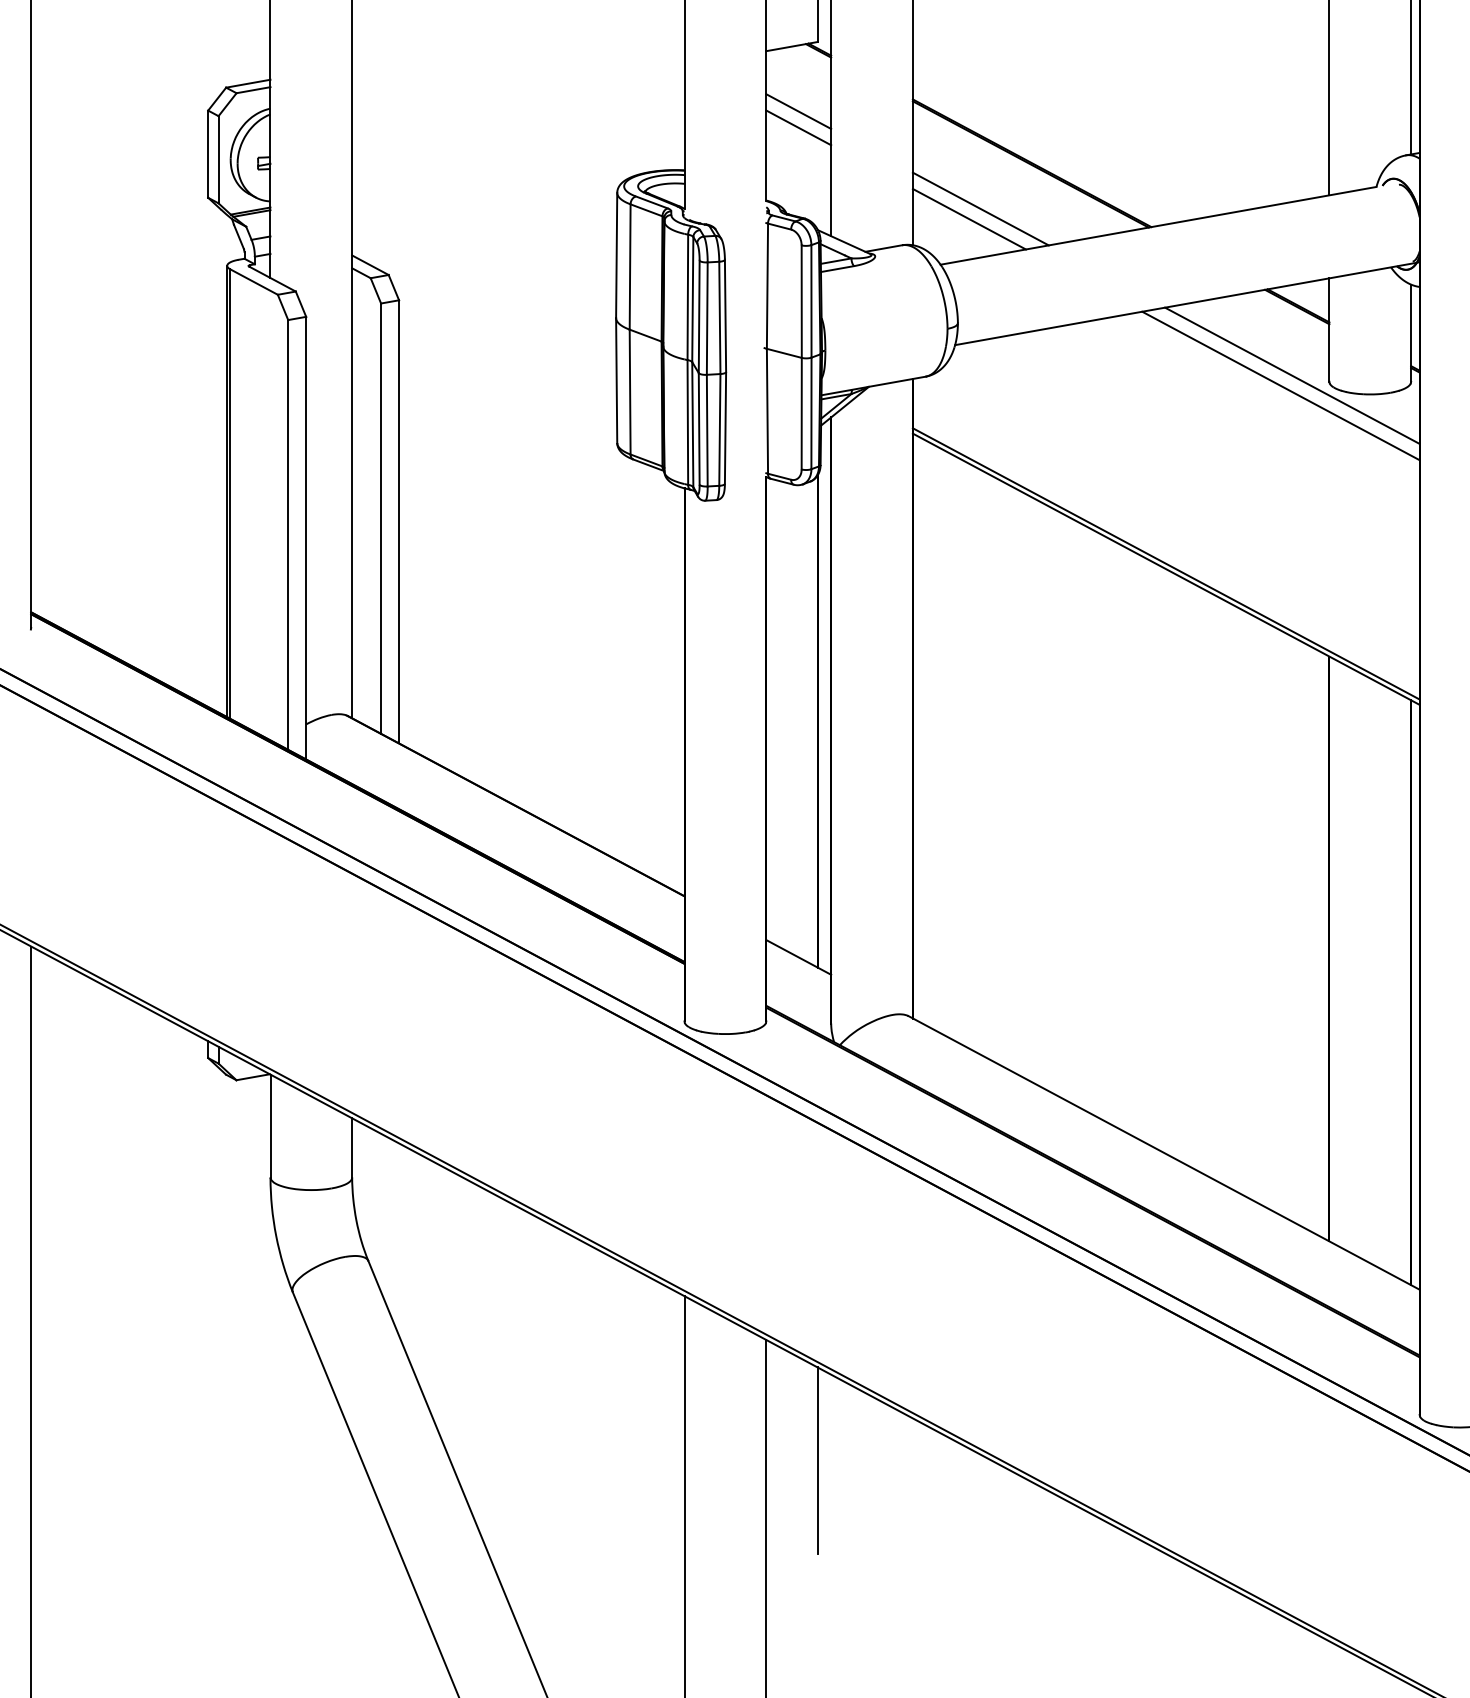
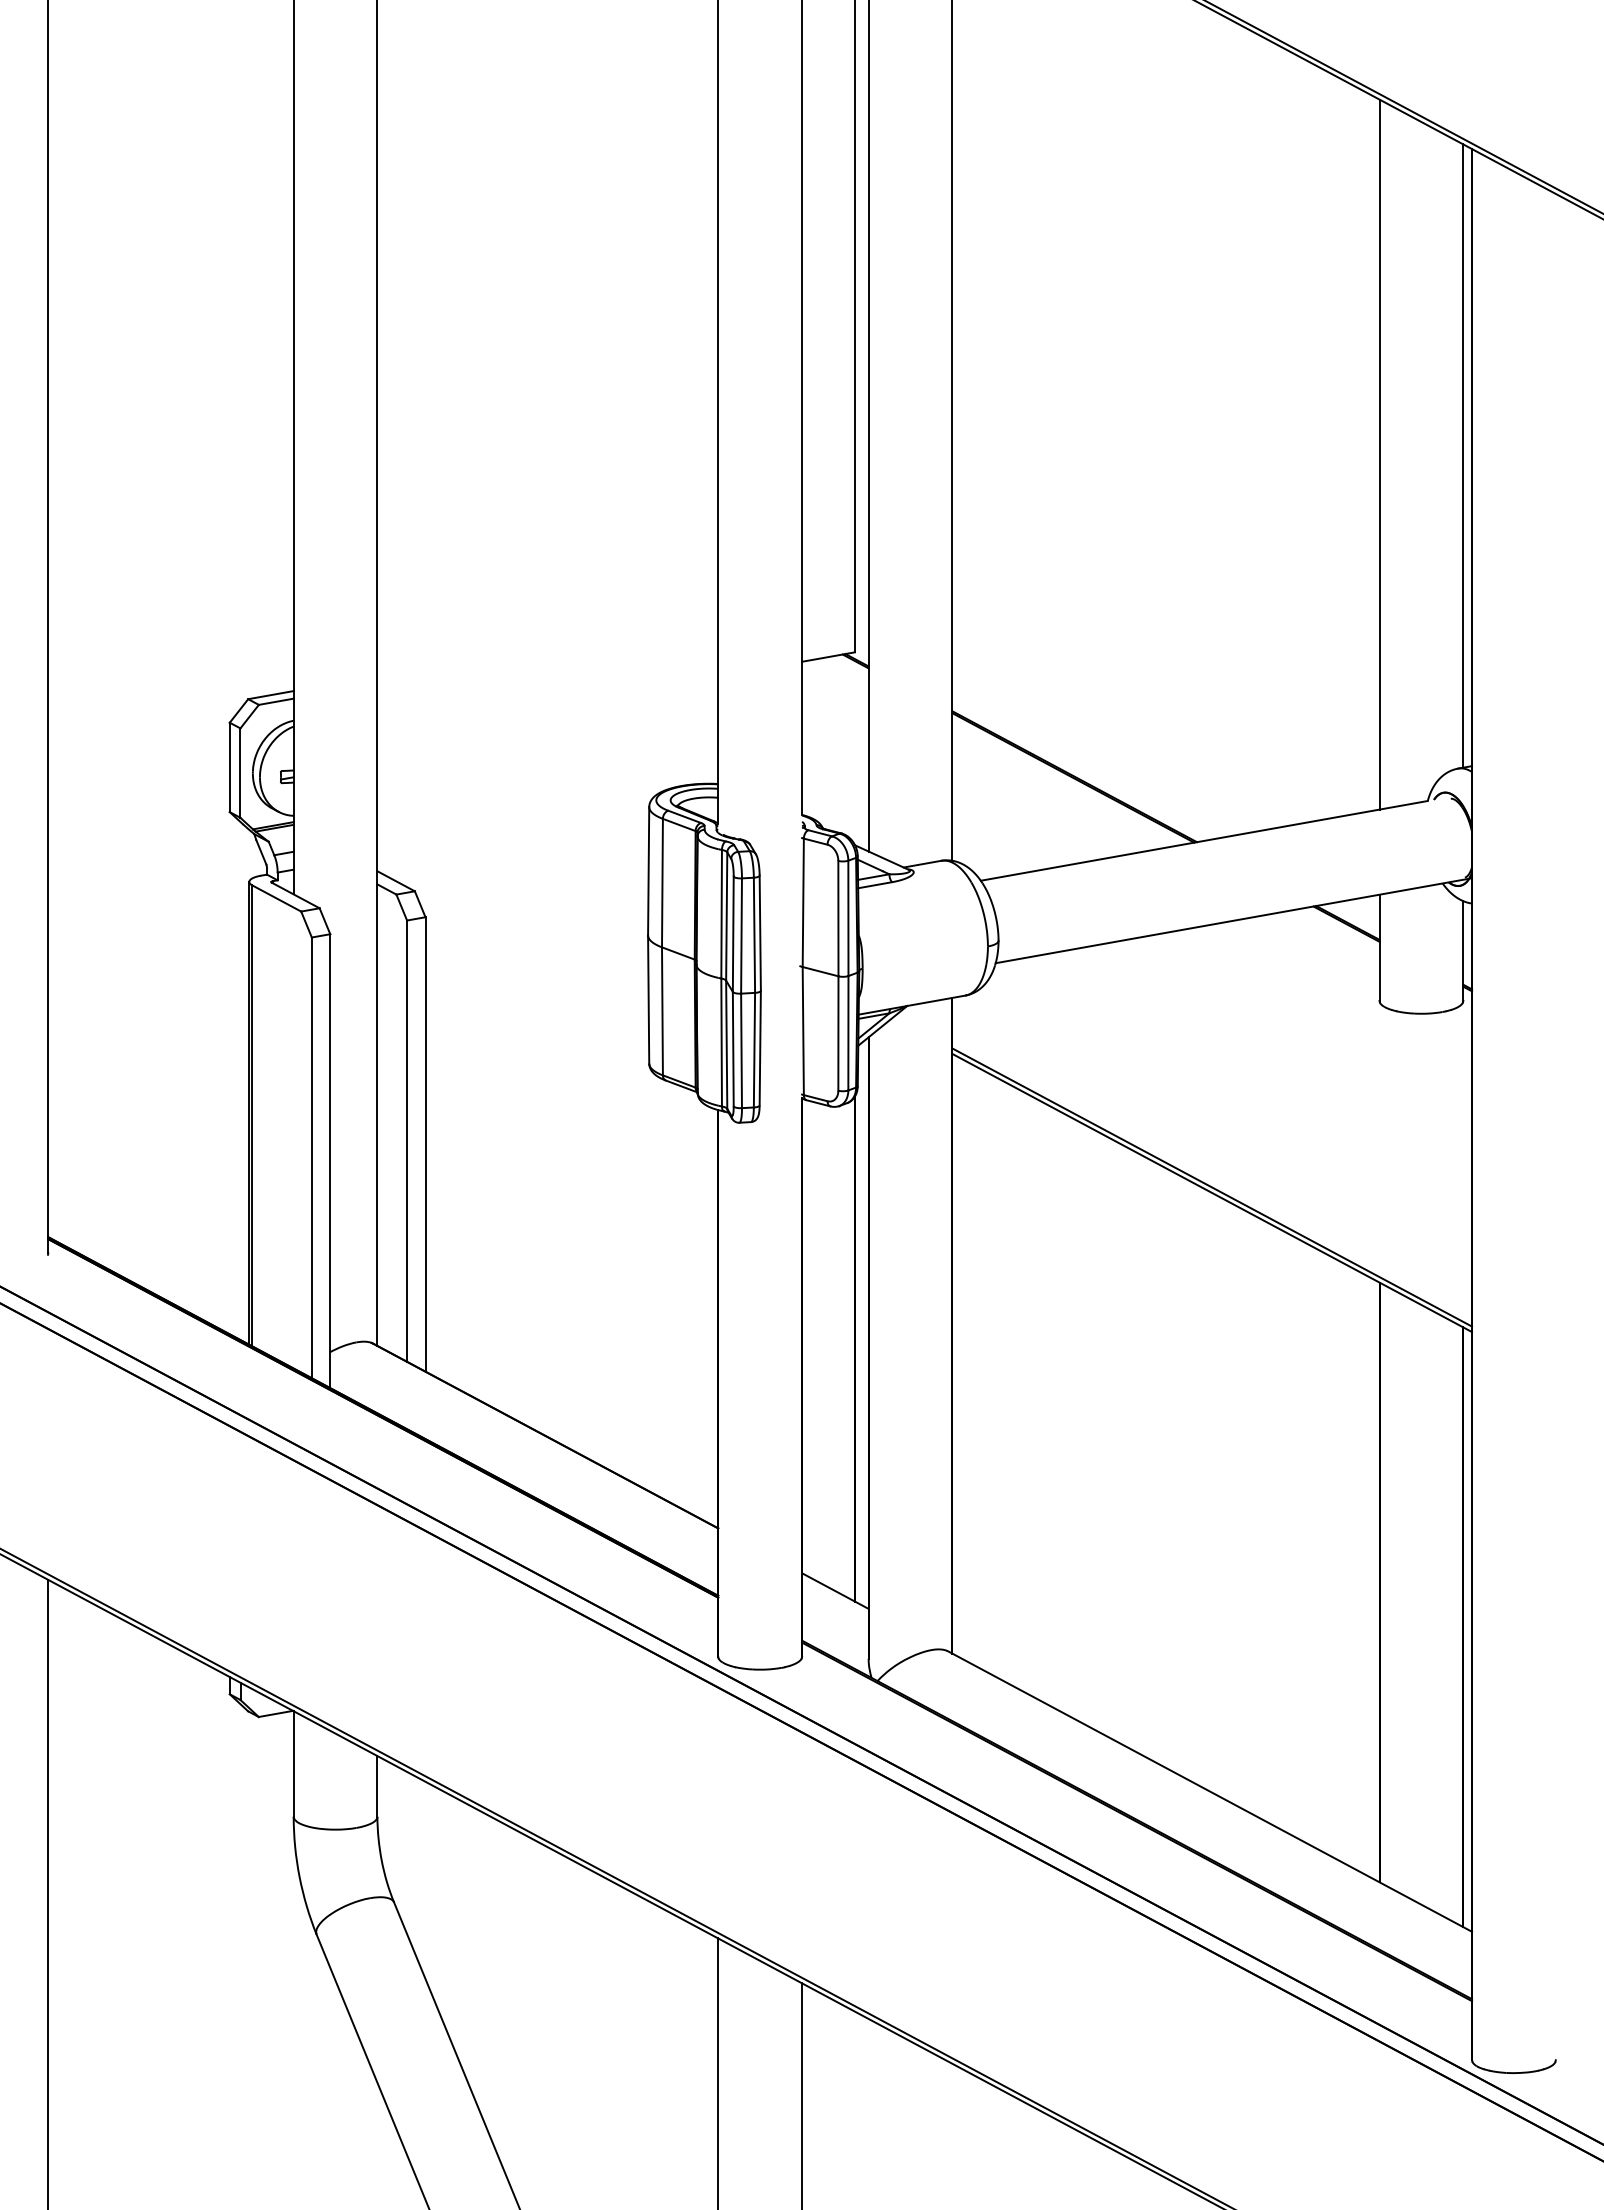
line: (798, 111) -> (835, 723), removed
line: (798, 127) -> (835, 740), removed
line: (980, 208) -> (1021, 823), removed
line: (969, 219) -> (1010, 834), removed
line: (1292, 375) -> (1341, 994), removed
line: (1280, 385) -> (1329, 1004), removed
line: (817, 1460) -> (854, 2106), removed

